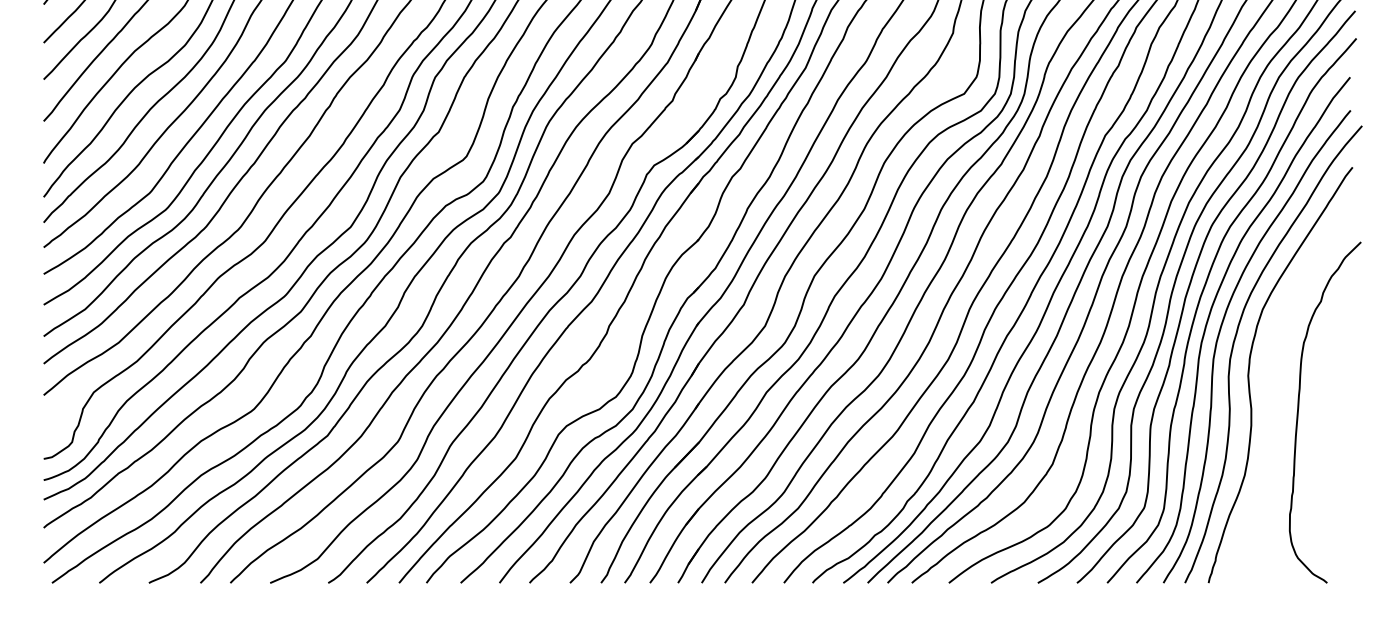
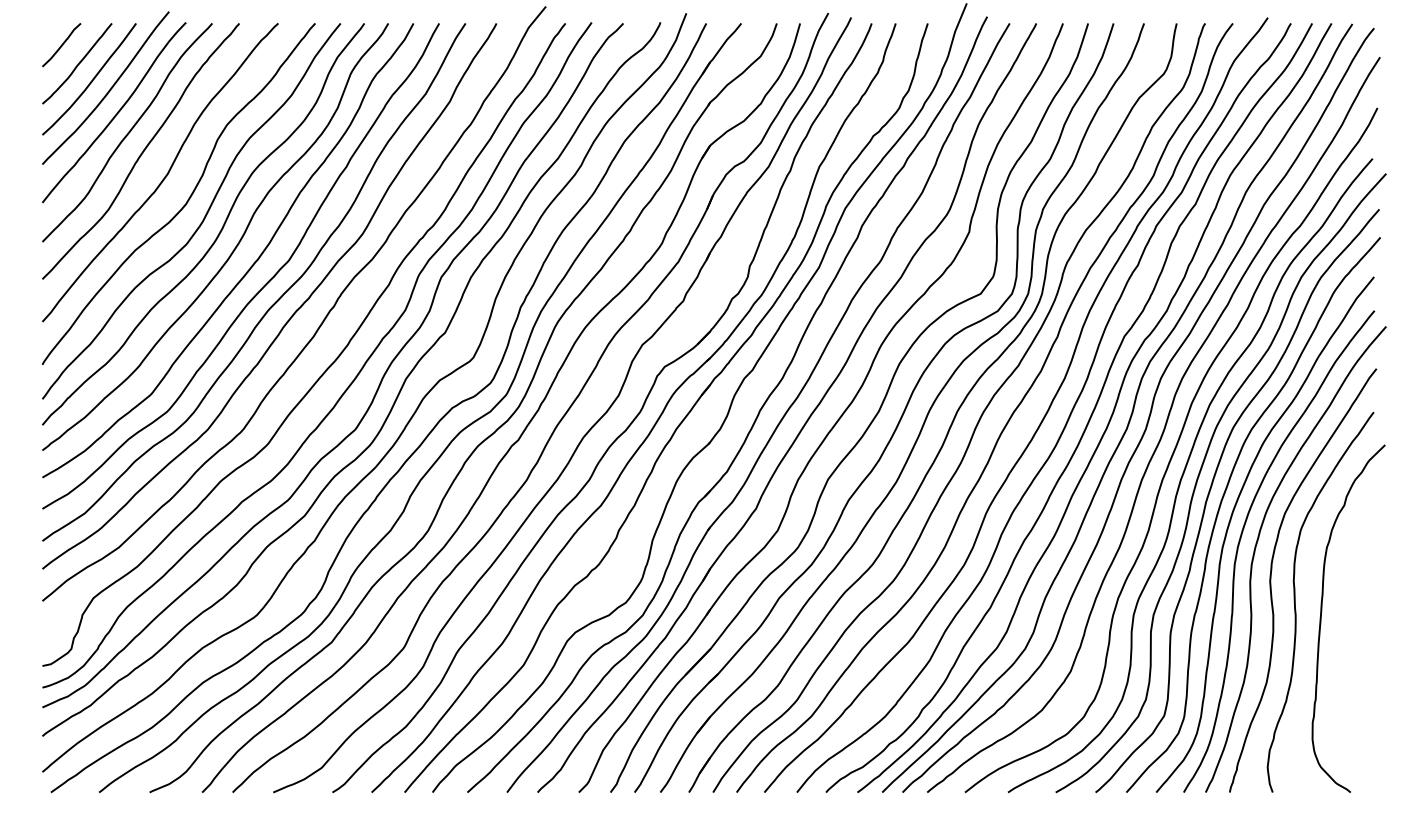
curve: (1273, 395) -> (1295, 601), added

